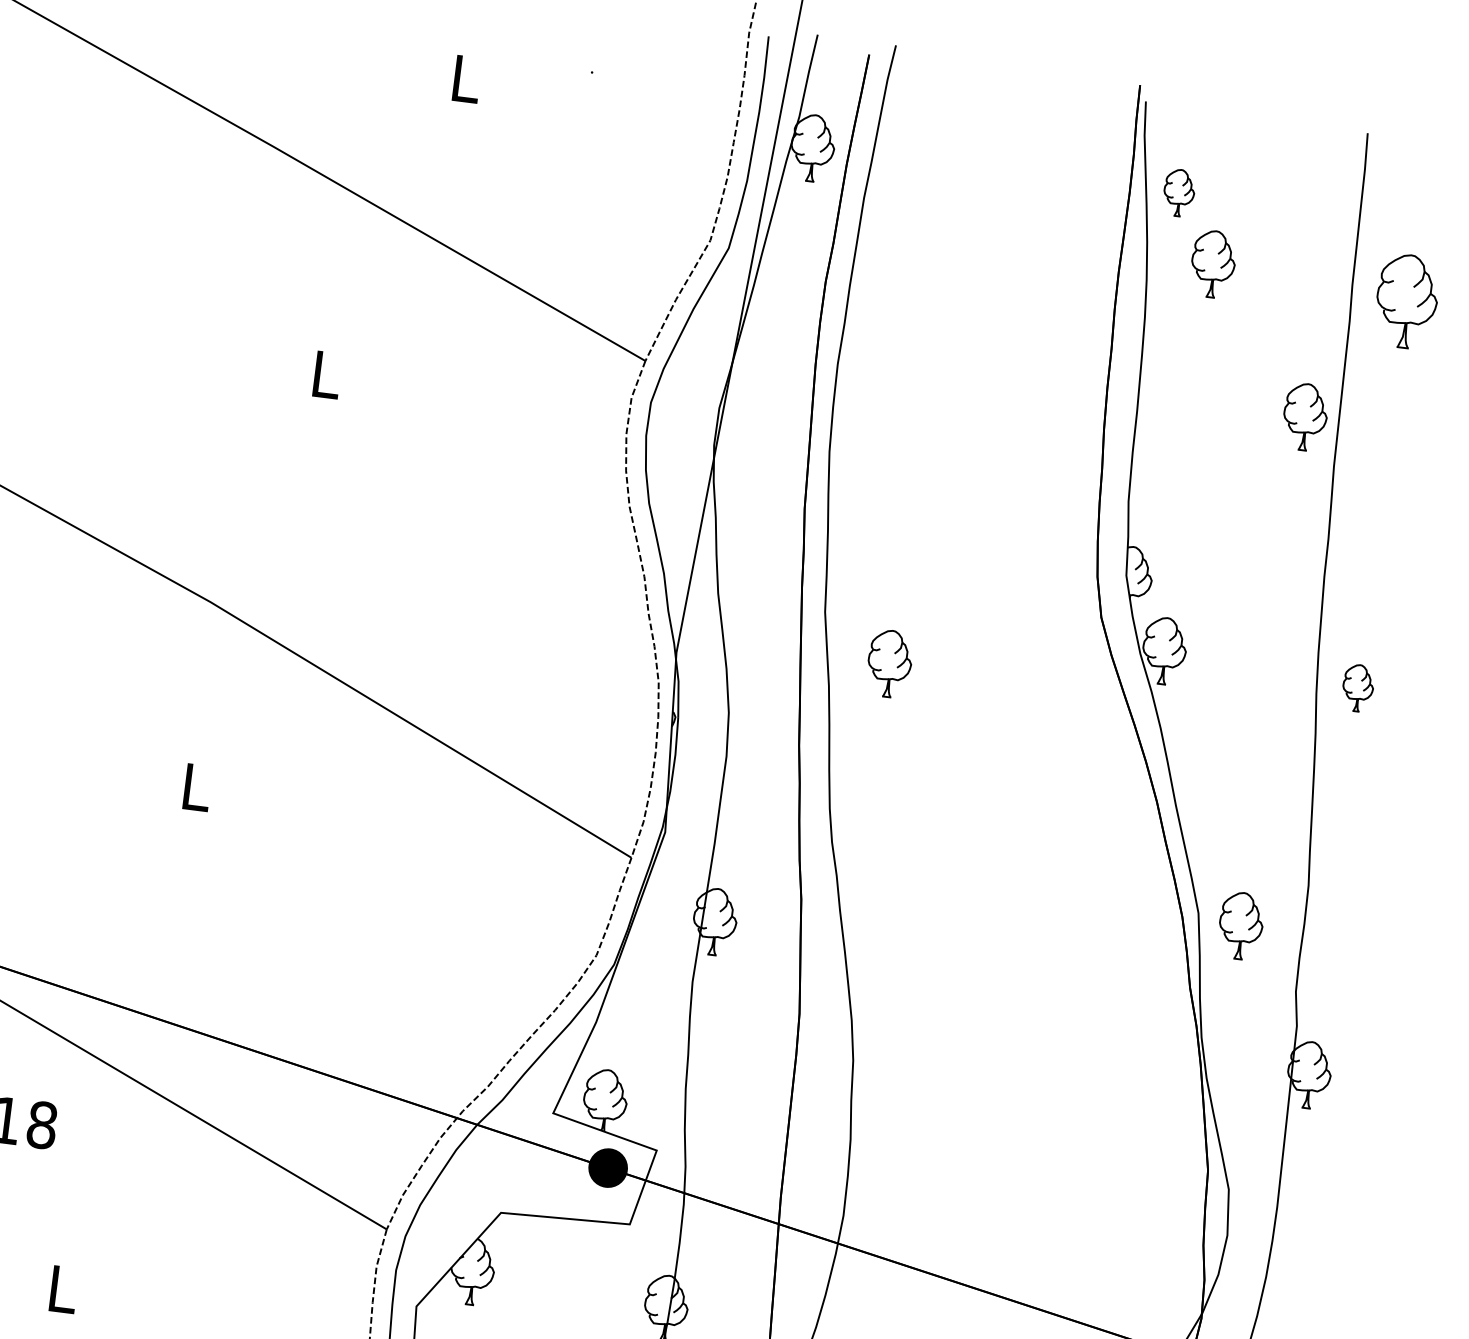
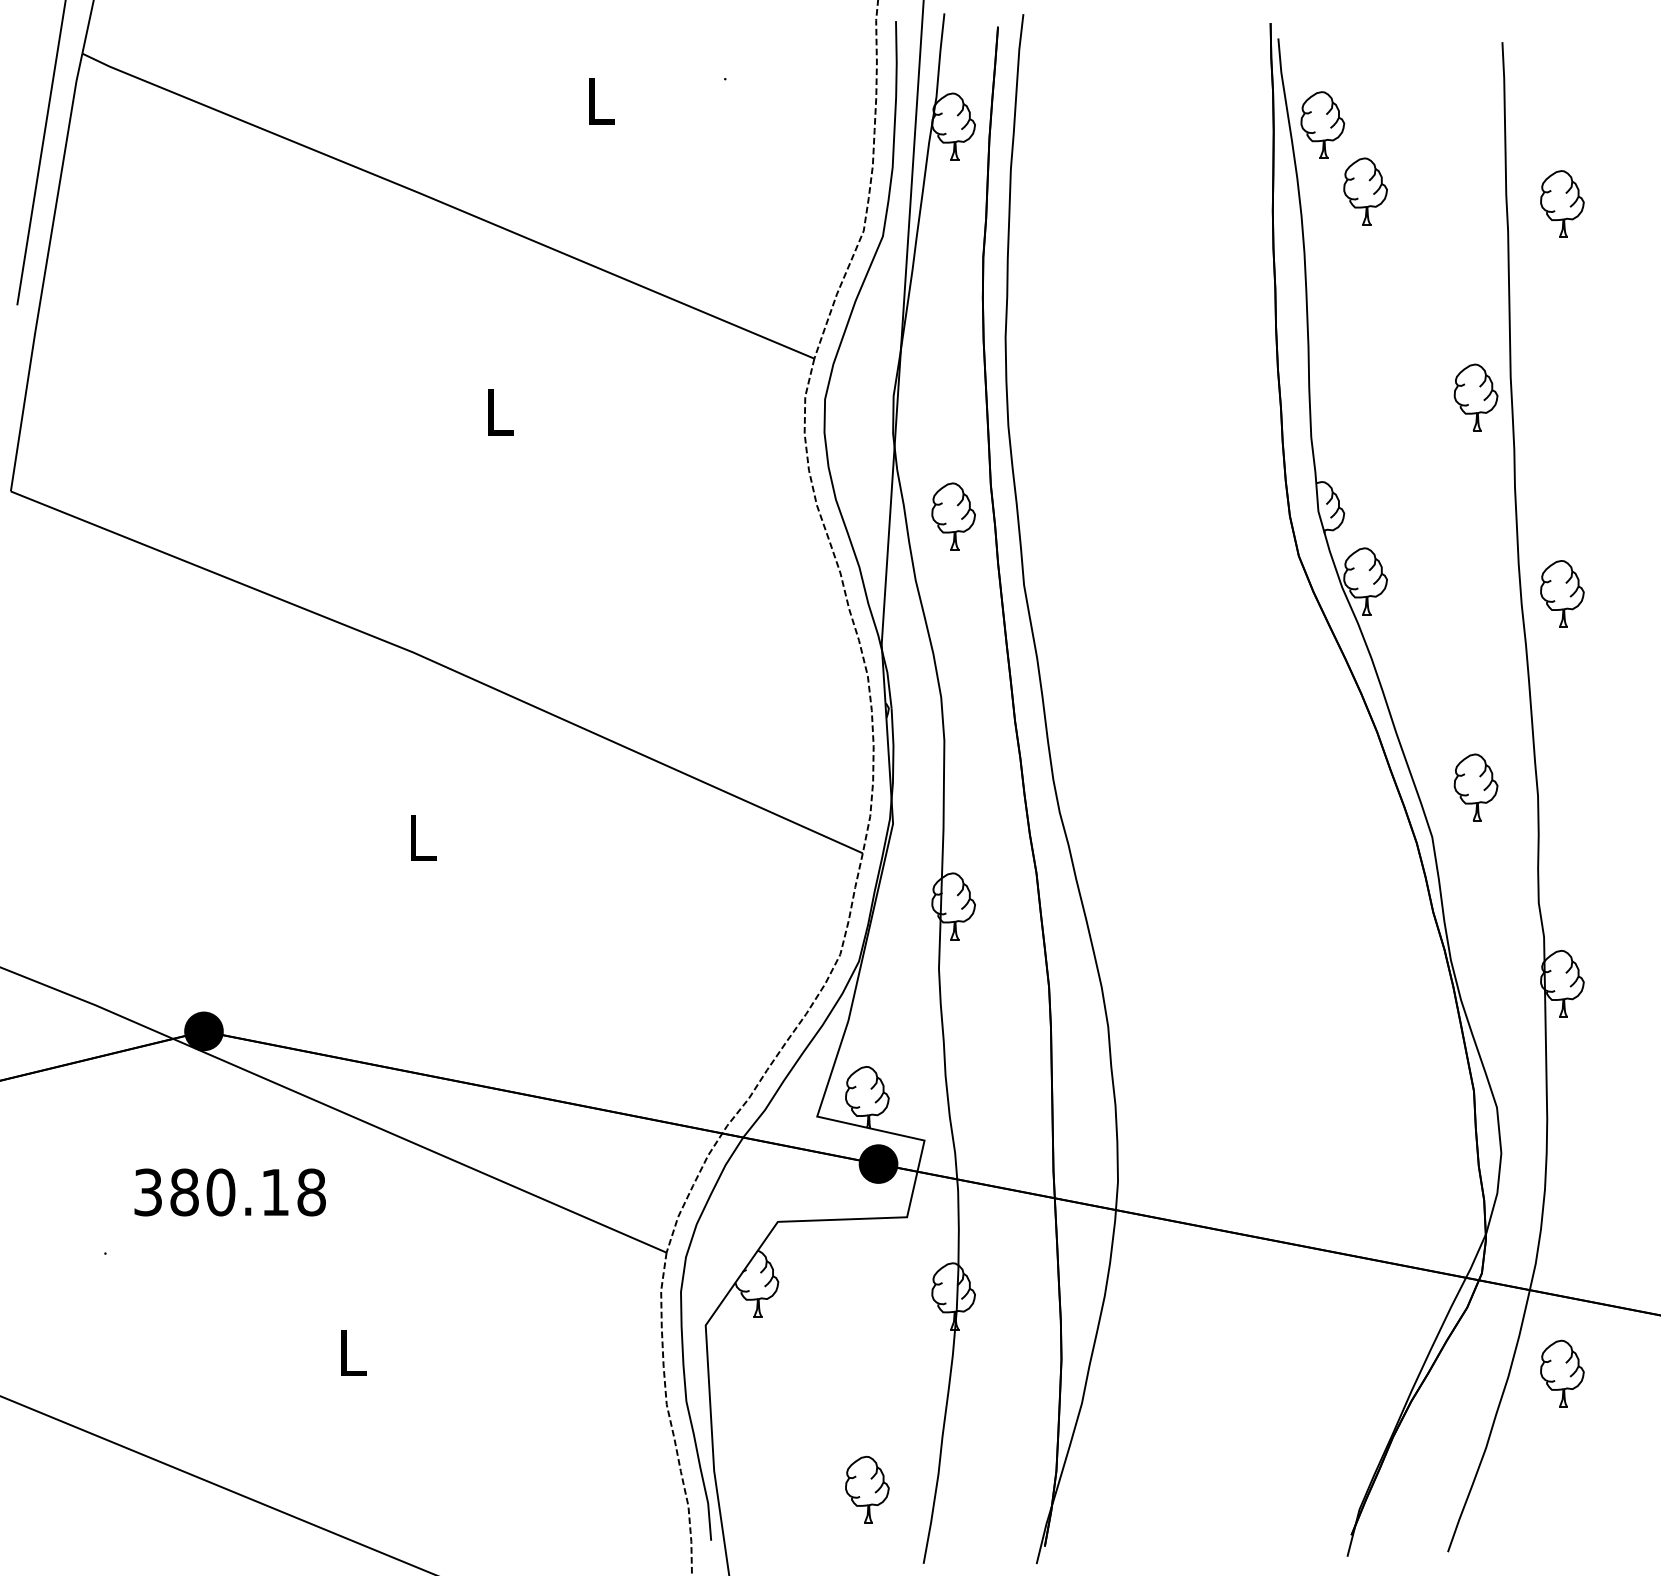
part: (1178, 192) -> (1322, 124), size x1.43
part: (1407, 300) -> (1562, 203), size x0.71
part: (1304, 416) -> (1475, 397), moved
part: (889, 663) -> (953, 516), moved
part: (1358, 687) -> (1562, 593), size x1.43
part: (1240, 925) -> (1475, 787), moved

